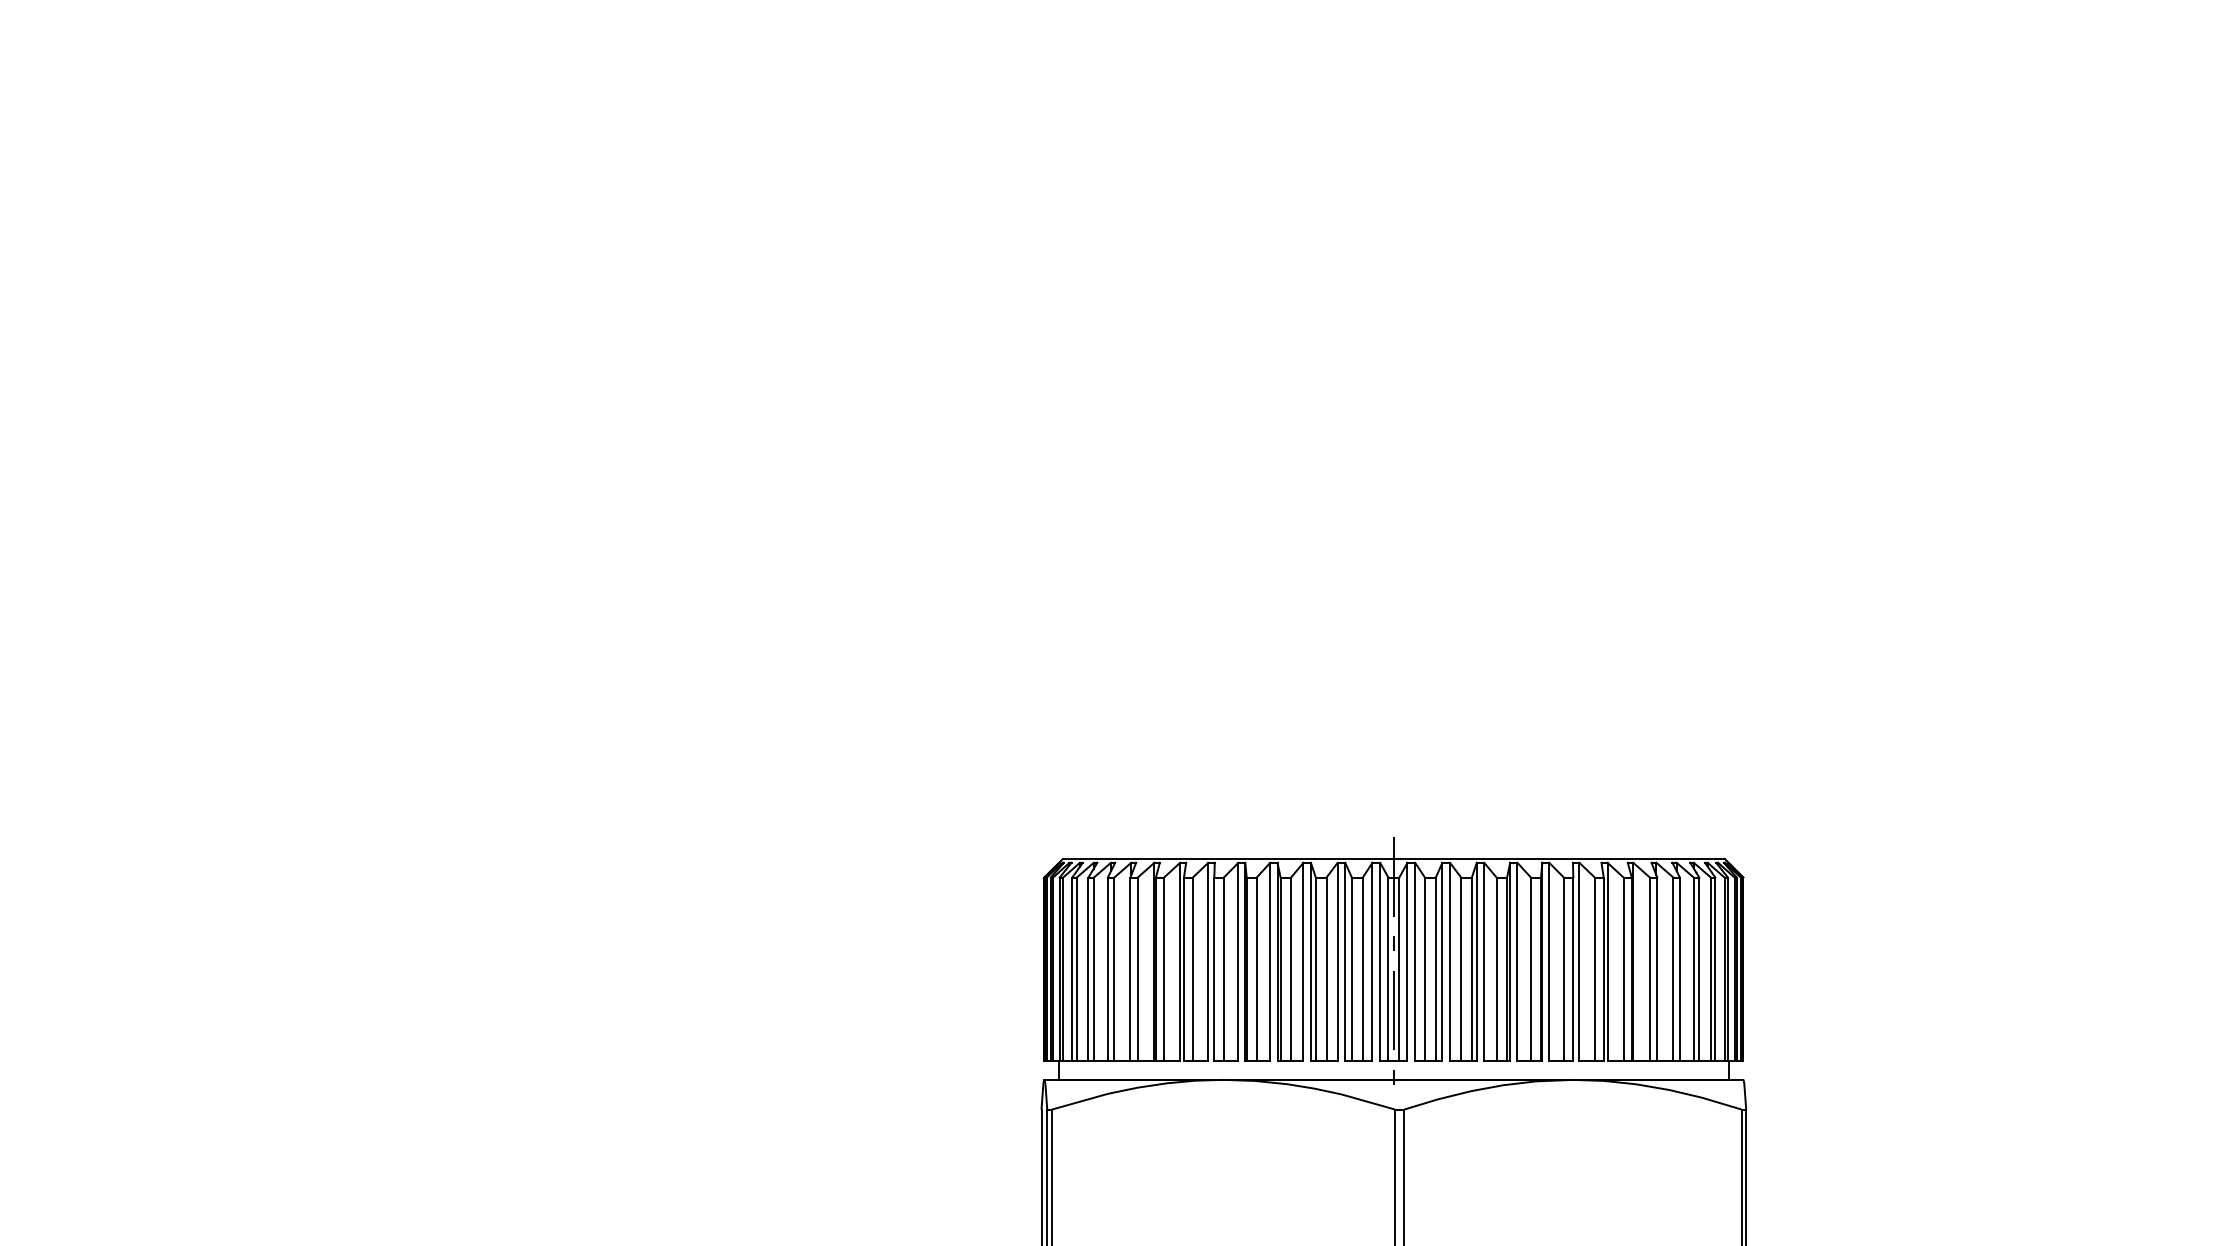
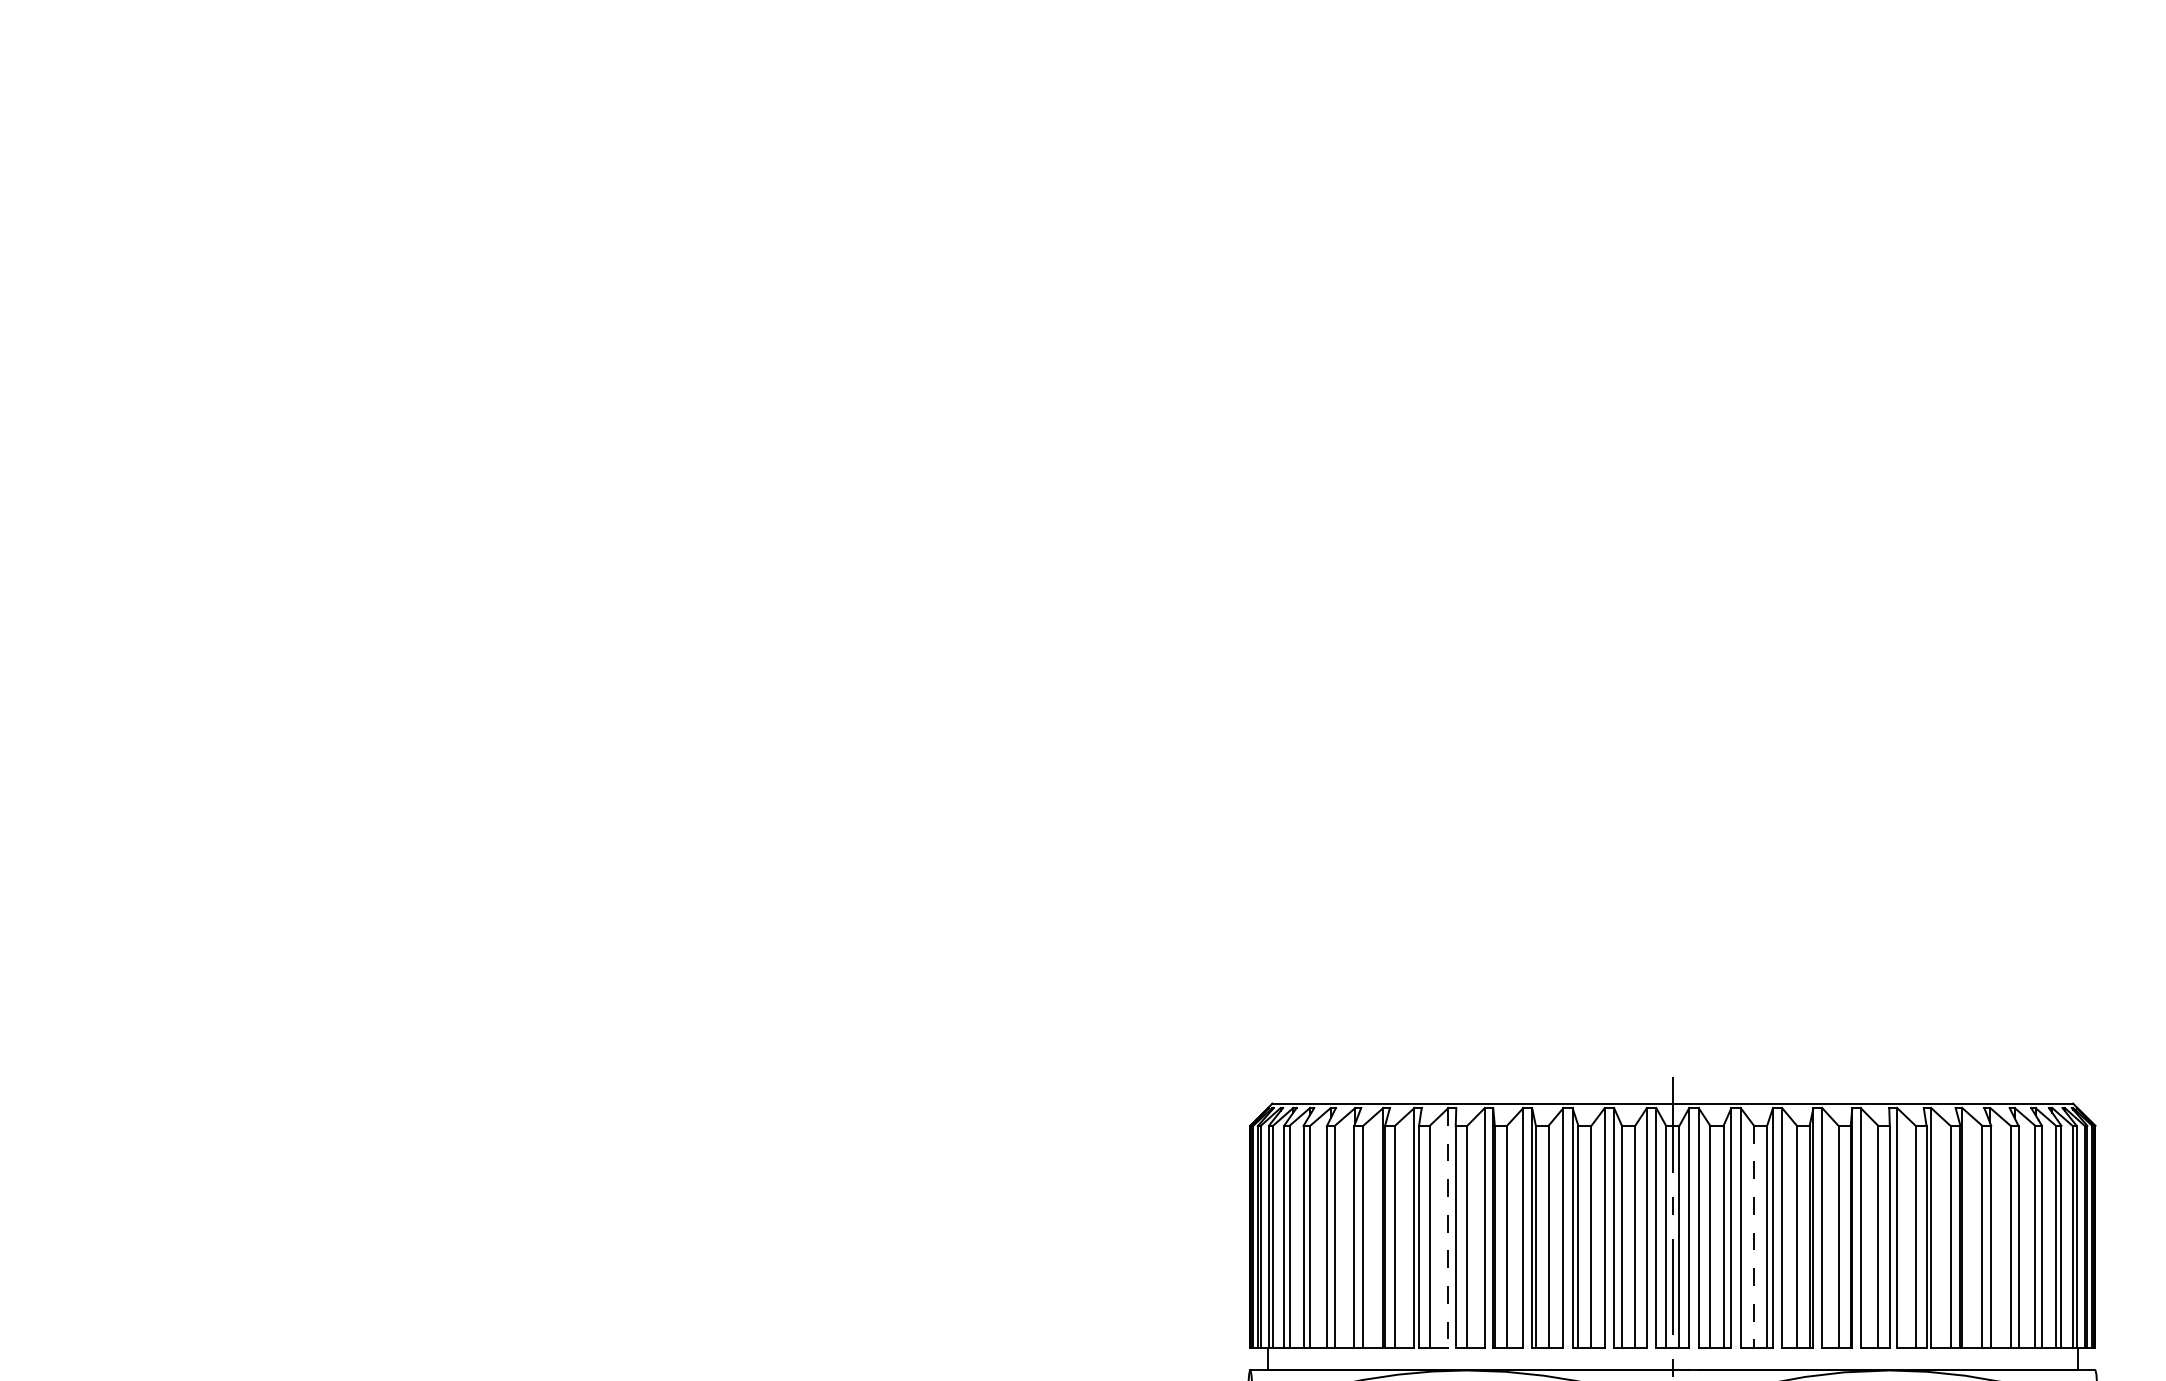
line: (1208, 962) -> (1448, 1228), solid -> dashed
line: (1461, 969) -> (1754, 1237), solid -> dashed

